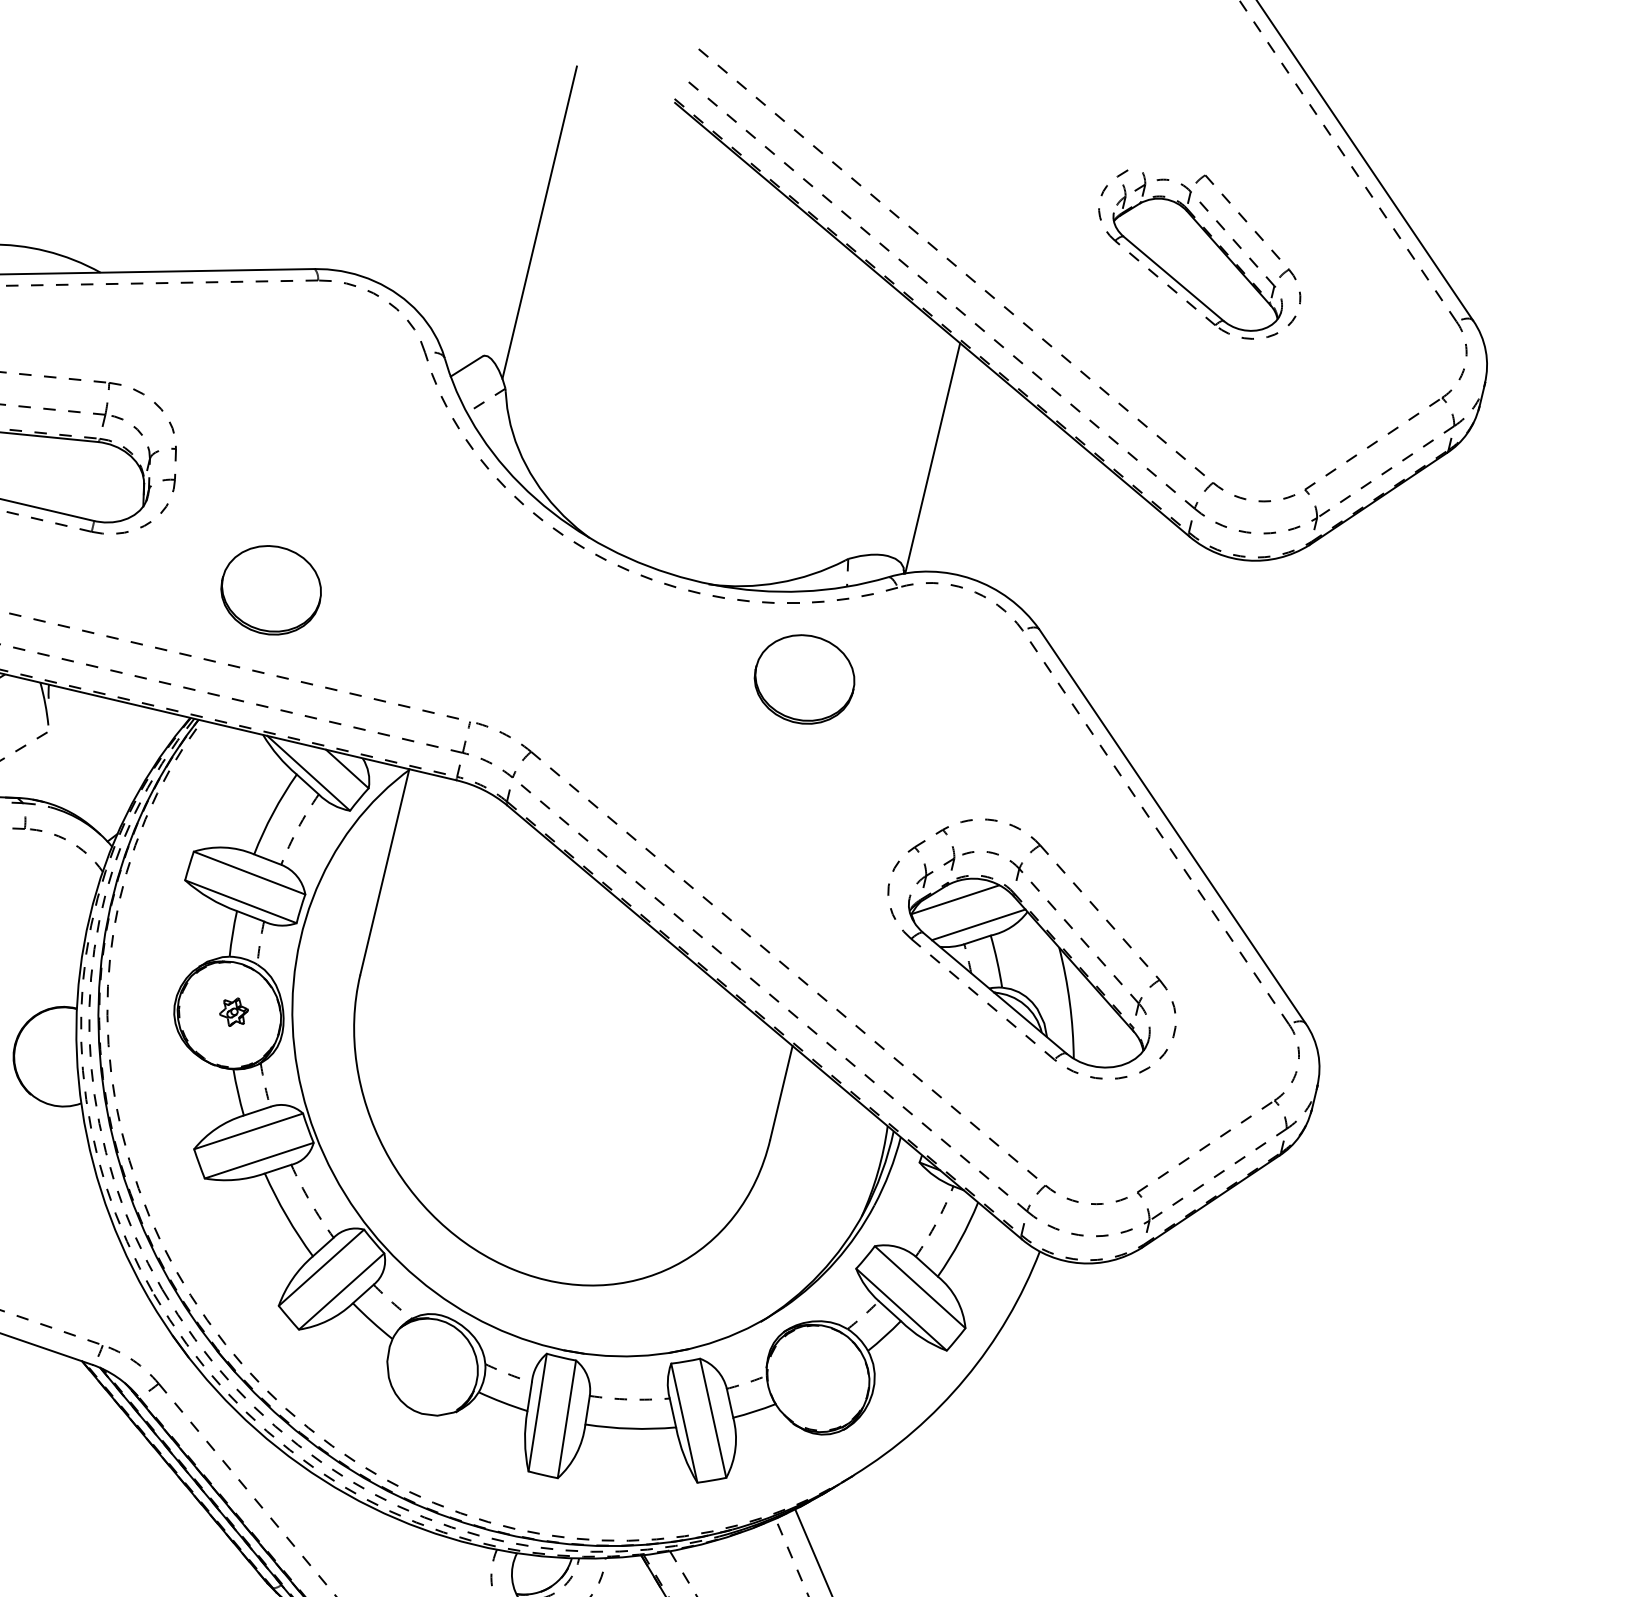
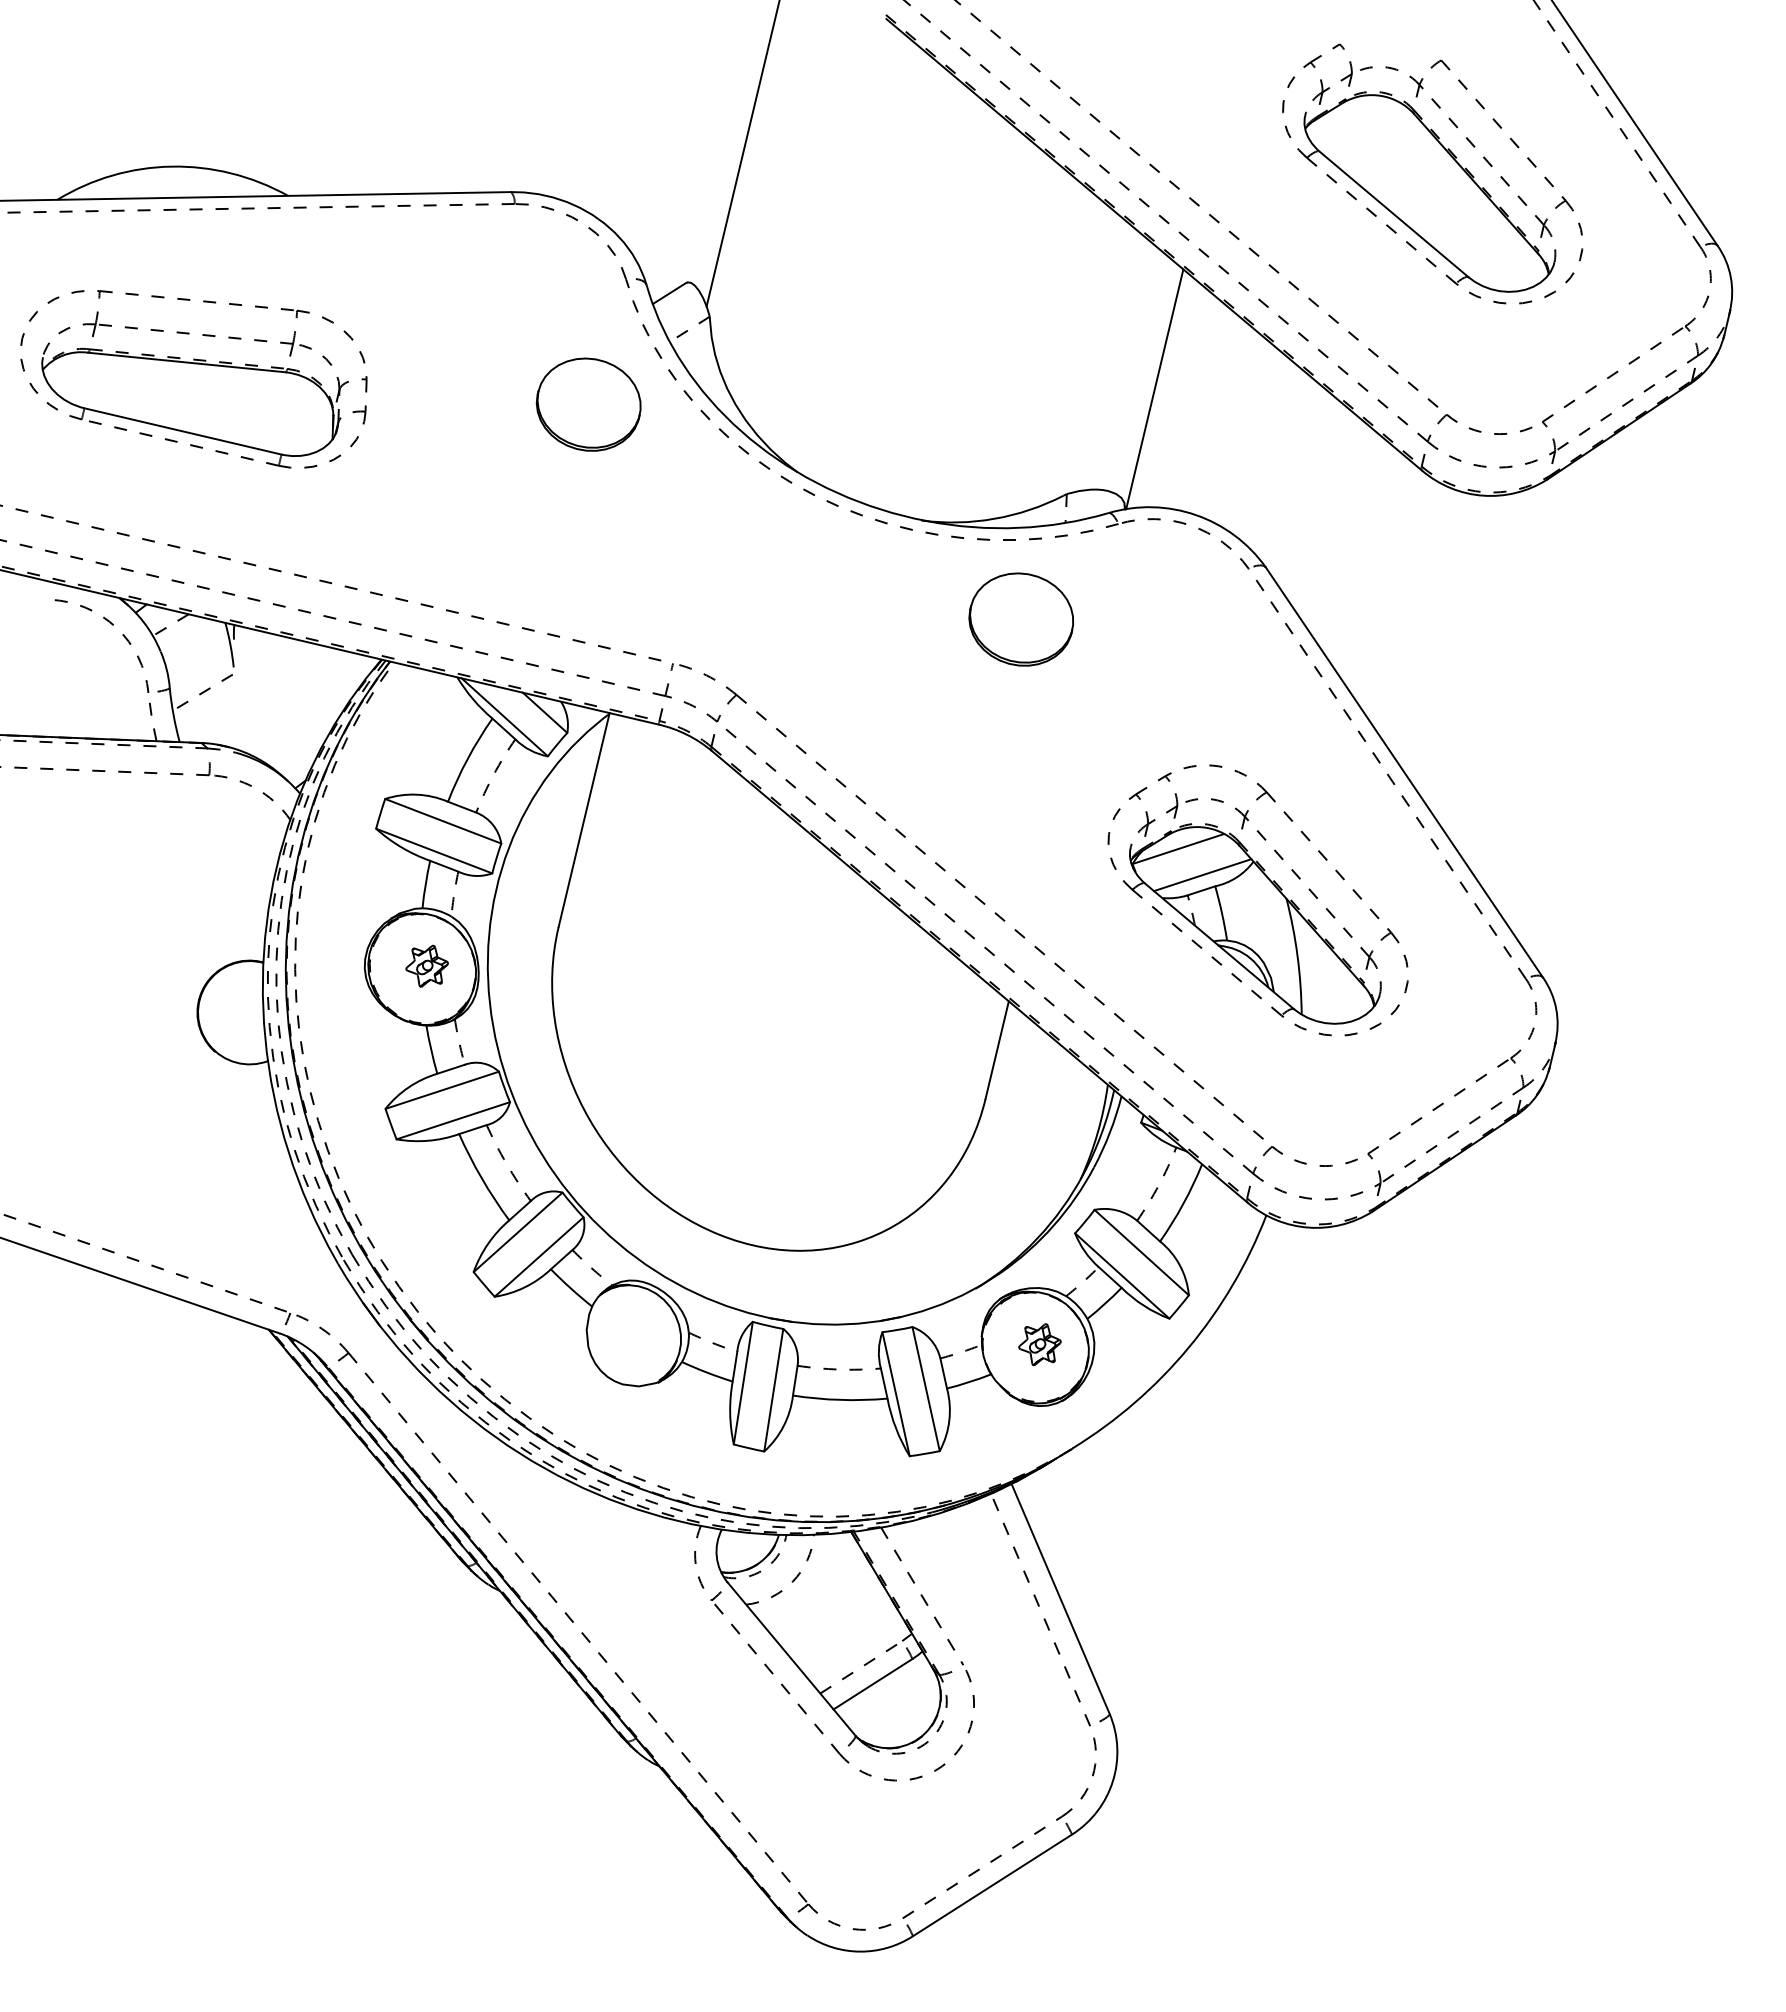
part: (1199, 251) -> (1432, 173), size x1.43
part: (270, 590) -> (588, 404), moved
part: (233, 1011) -> (426, 965), size x1.43
part: (822, 1375) -> (1039, 1344), added

